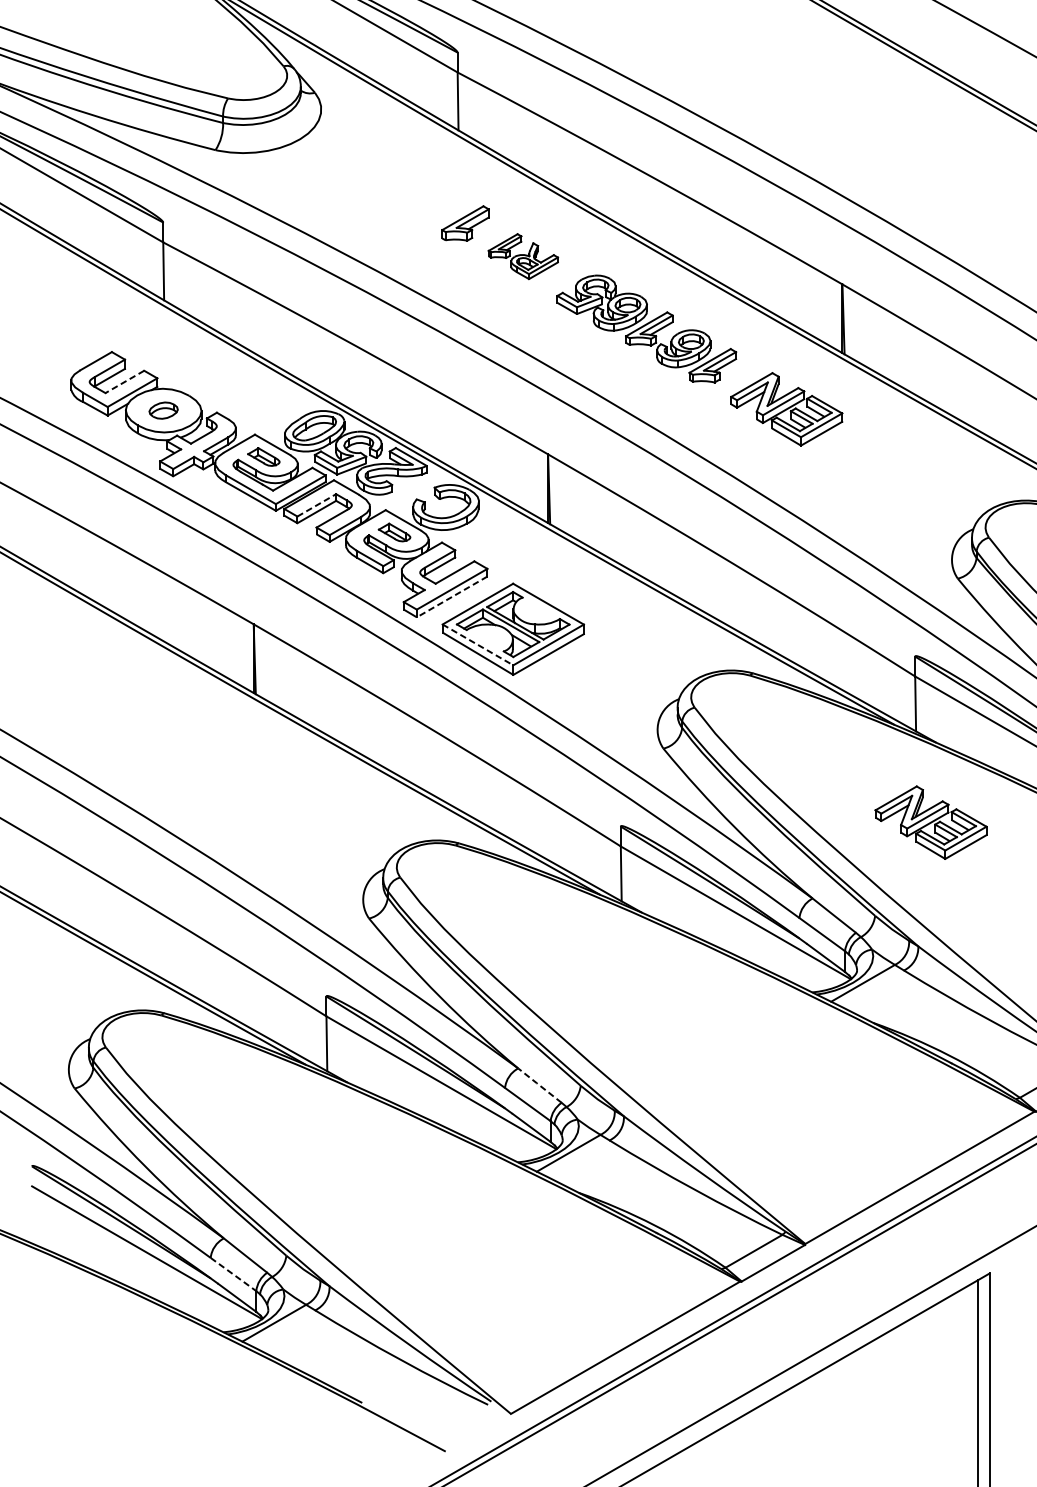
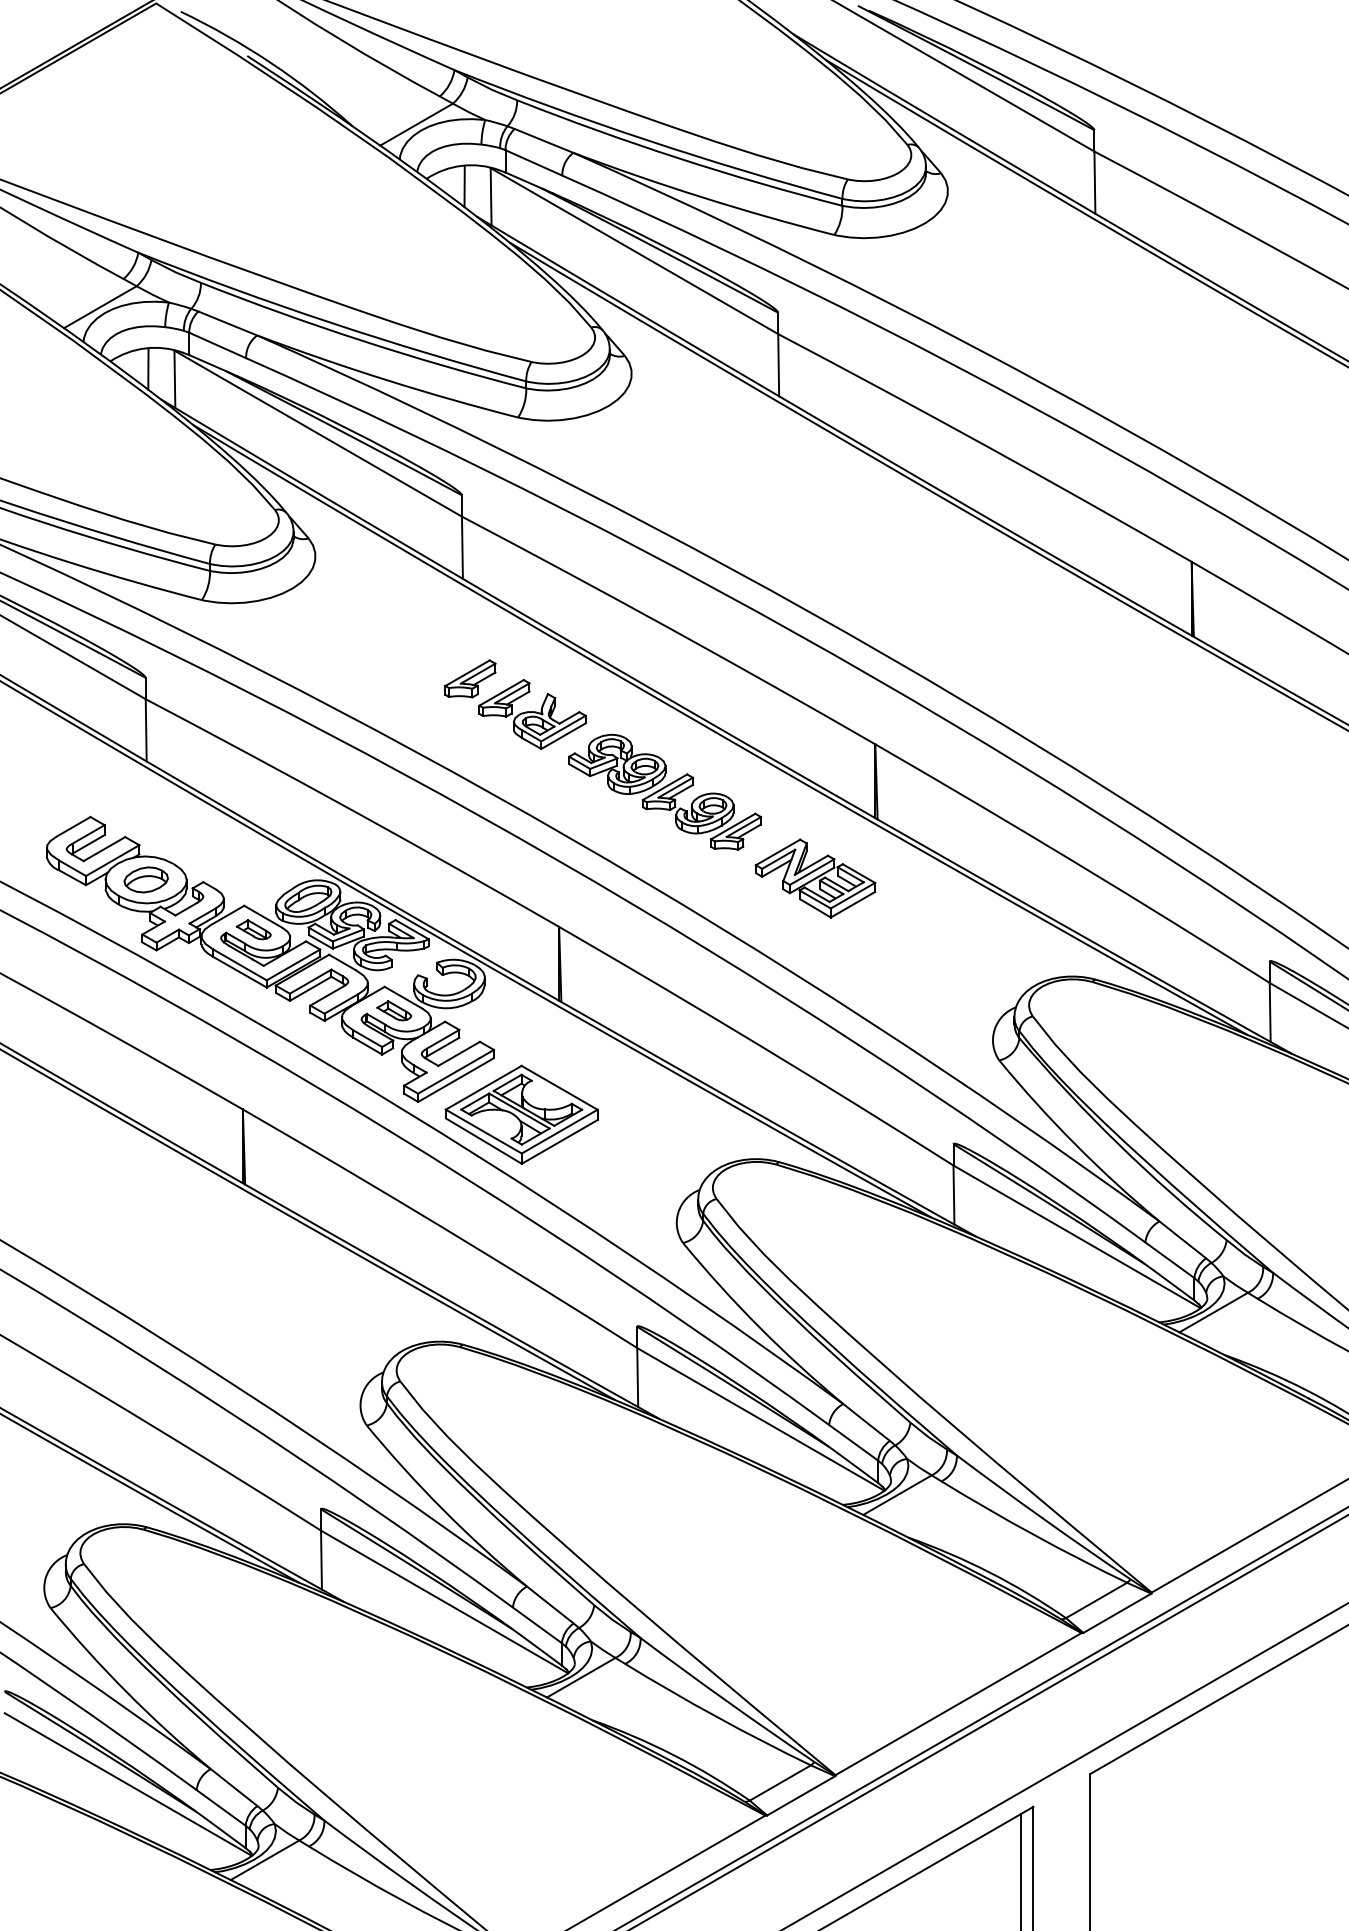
part: (523, 256) -> (532, 714), size x1.43
line: (124, 382) -> (104, 849), dashed -> solid
part: (163, 410) -> (145, 879), size x1.43
line: (317, 505) -> (311, 981), dashed -> solid
line: (452, 597) -> (456, 1080), dashed -> solid
line: (477, 644) -> (483, 1131), dashed -> solid
part: (931, 822) -> (970, 1322), removed
line: (540, 1085) -> (550, 1604), dashed -> solid
line: (233, 1275) -> (221, 1808), dashed -> solid

